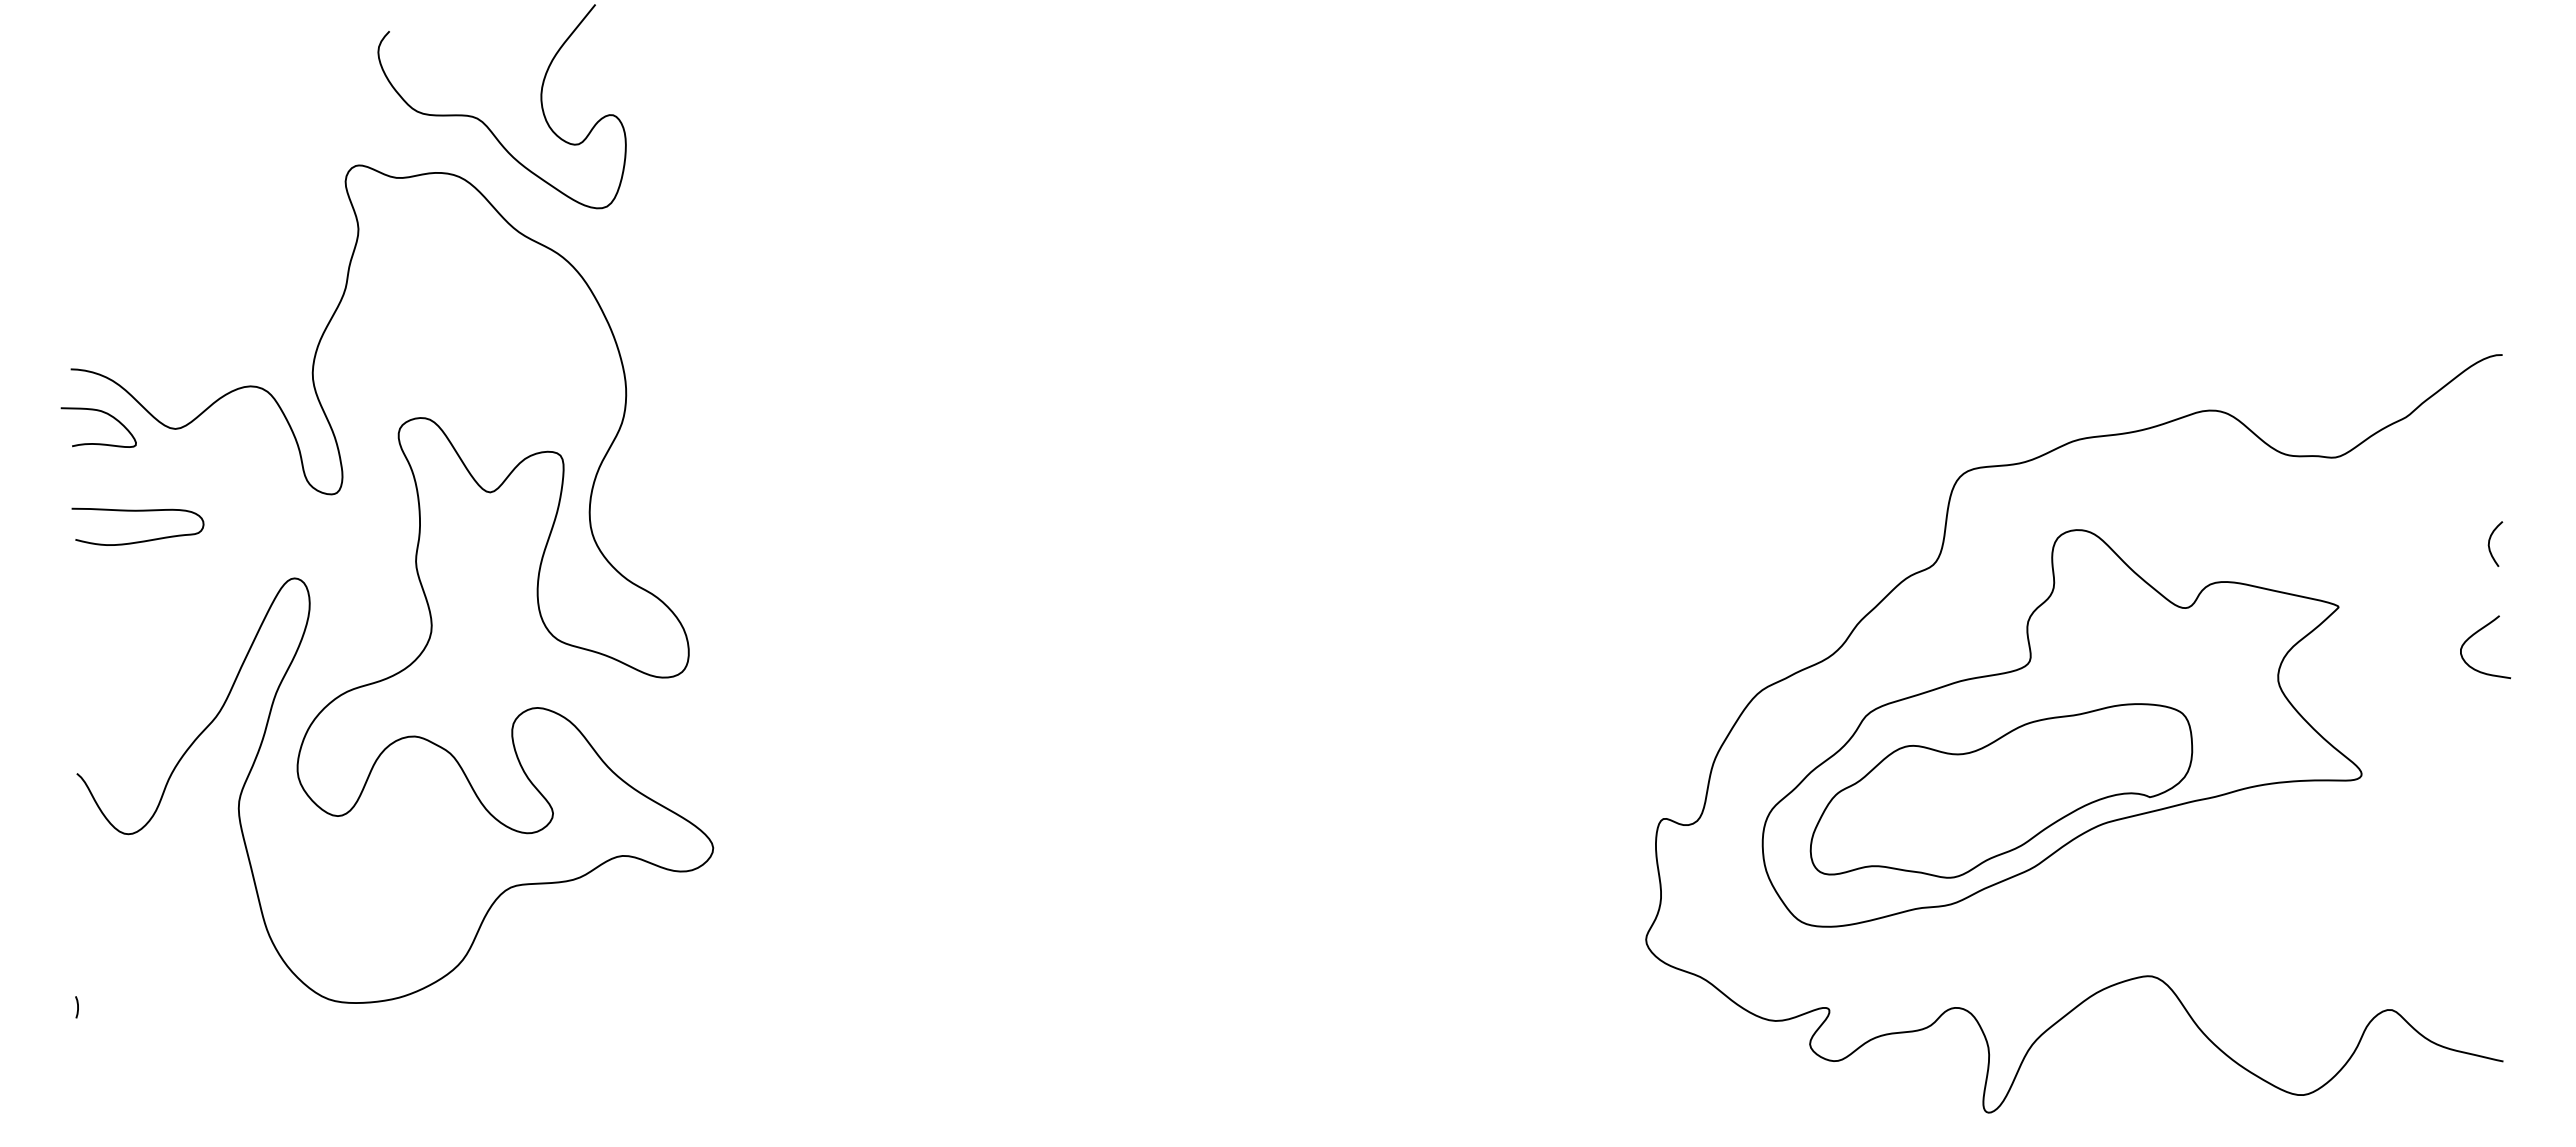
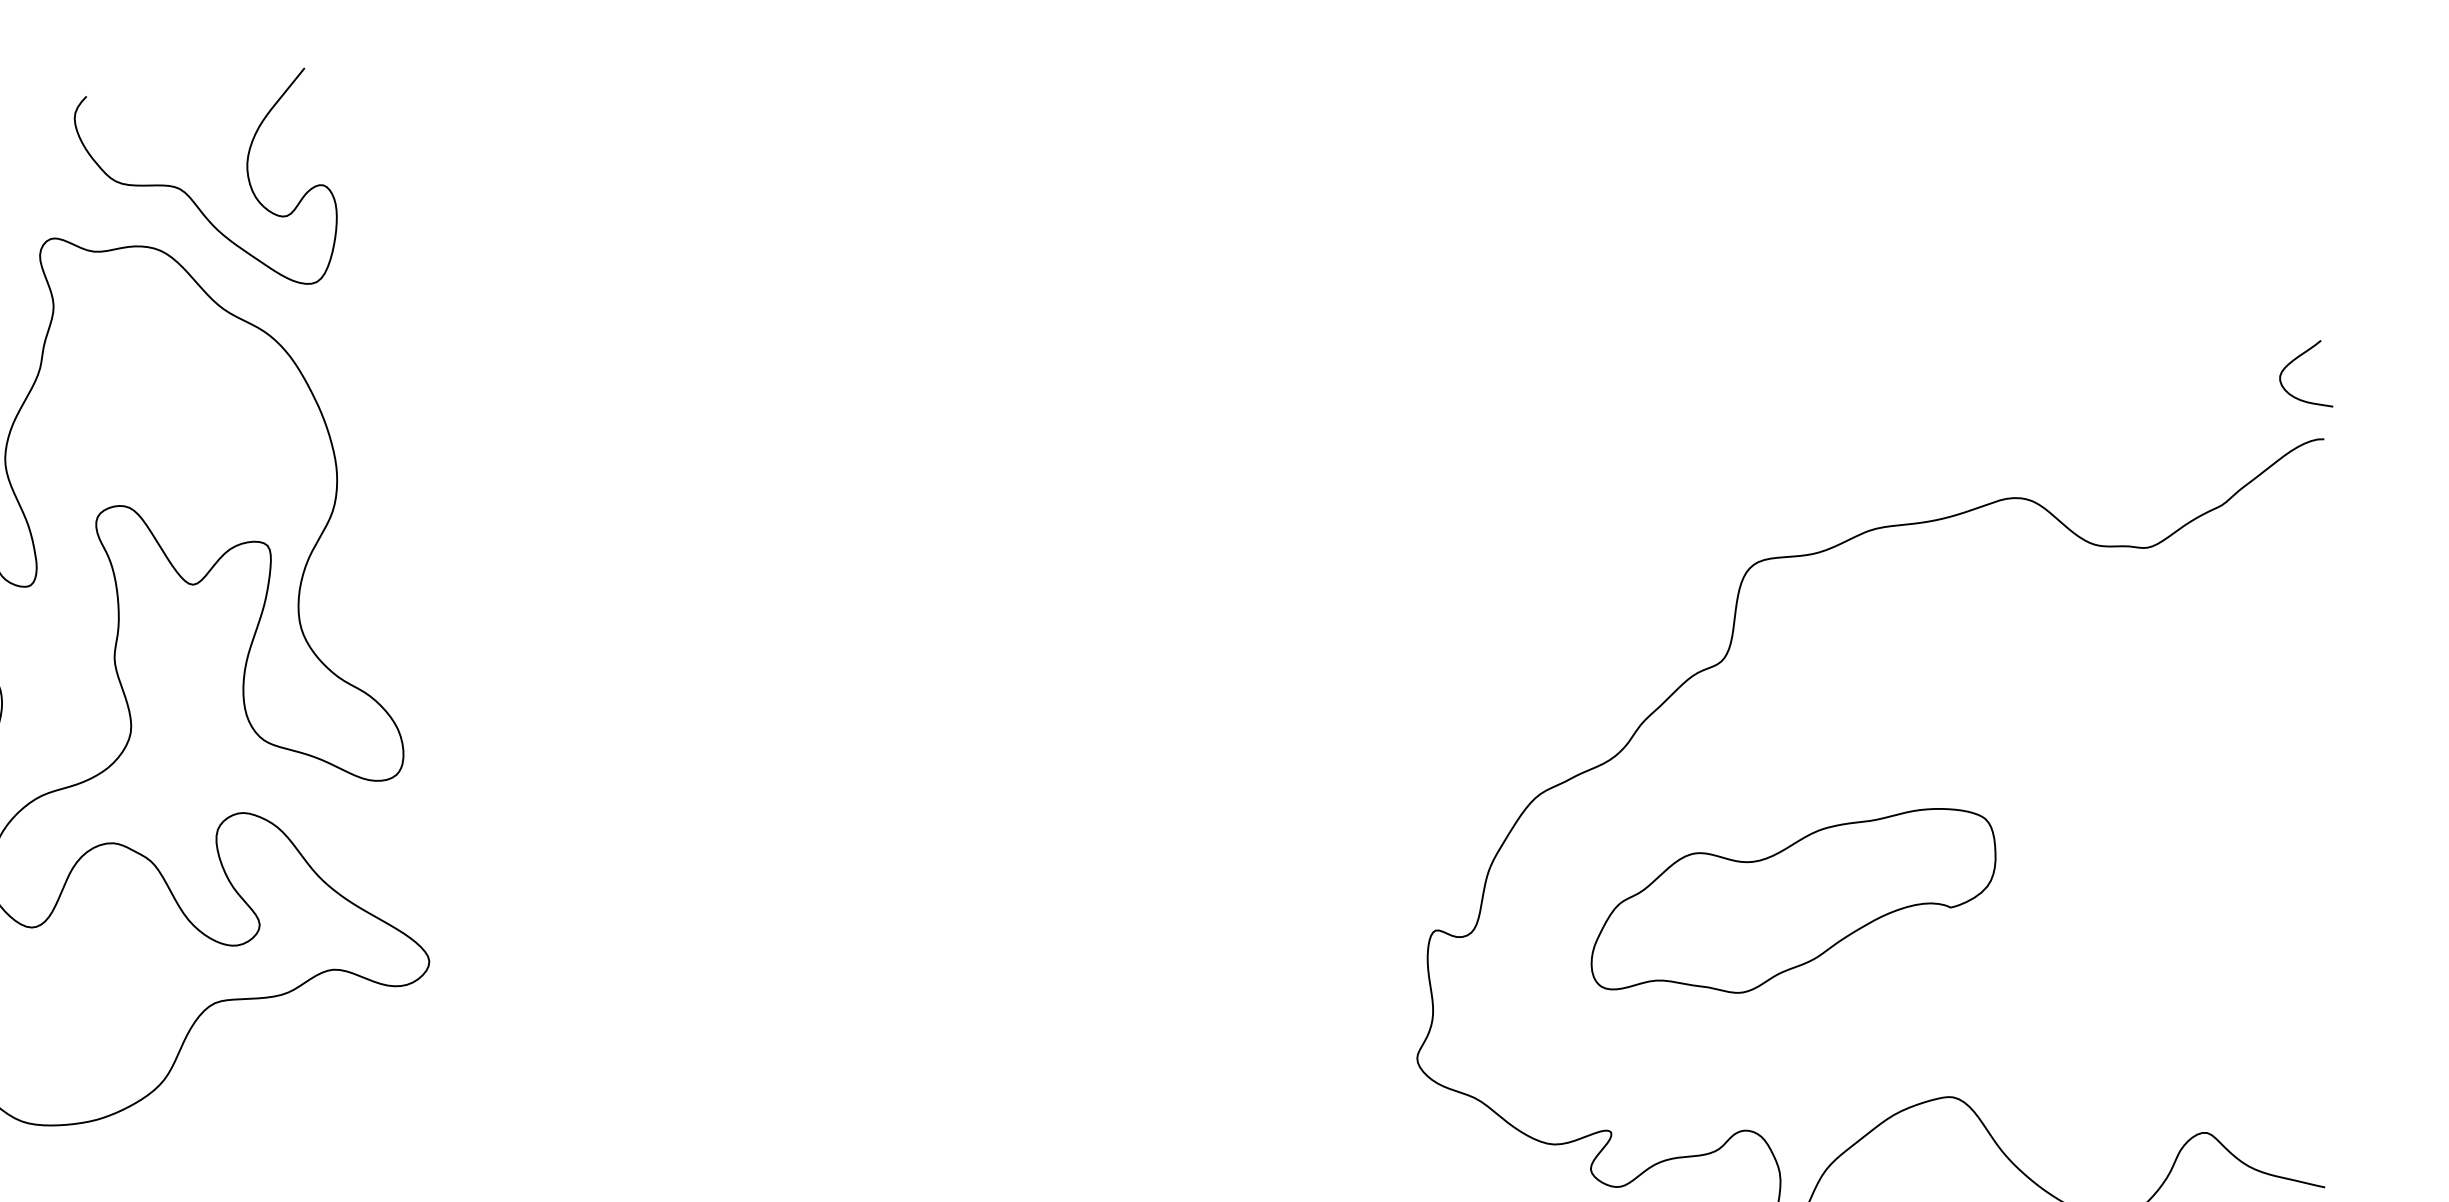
curve: (2490, 540) -> (2311, 635), removed
curve: (2475, 634) -> (2295, 360), moved
part: (2061, 728) -> (1857, 834), removed

